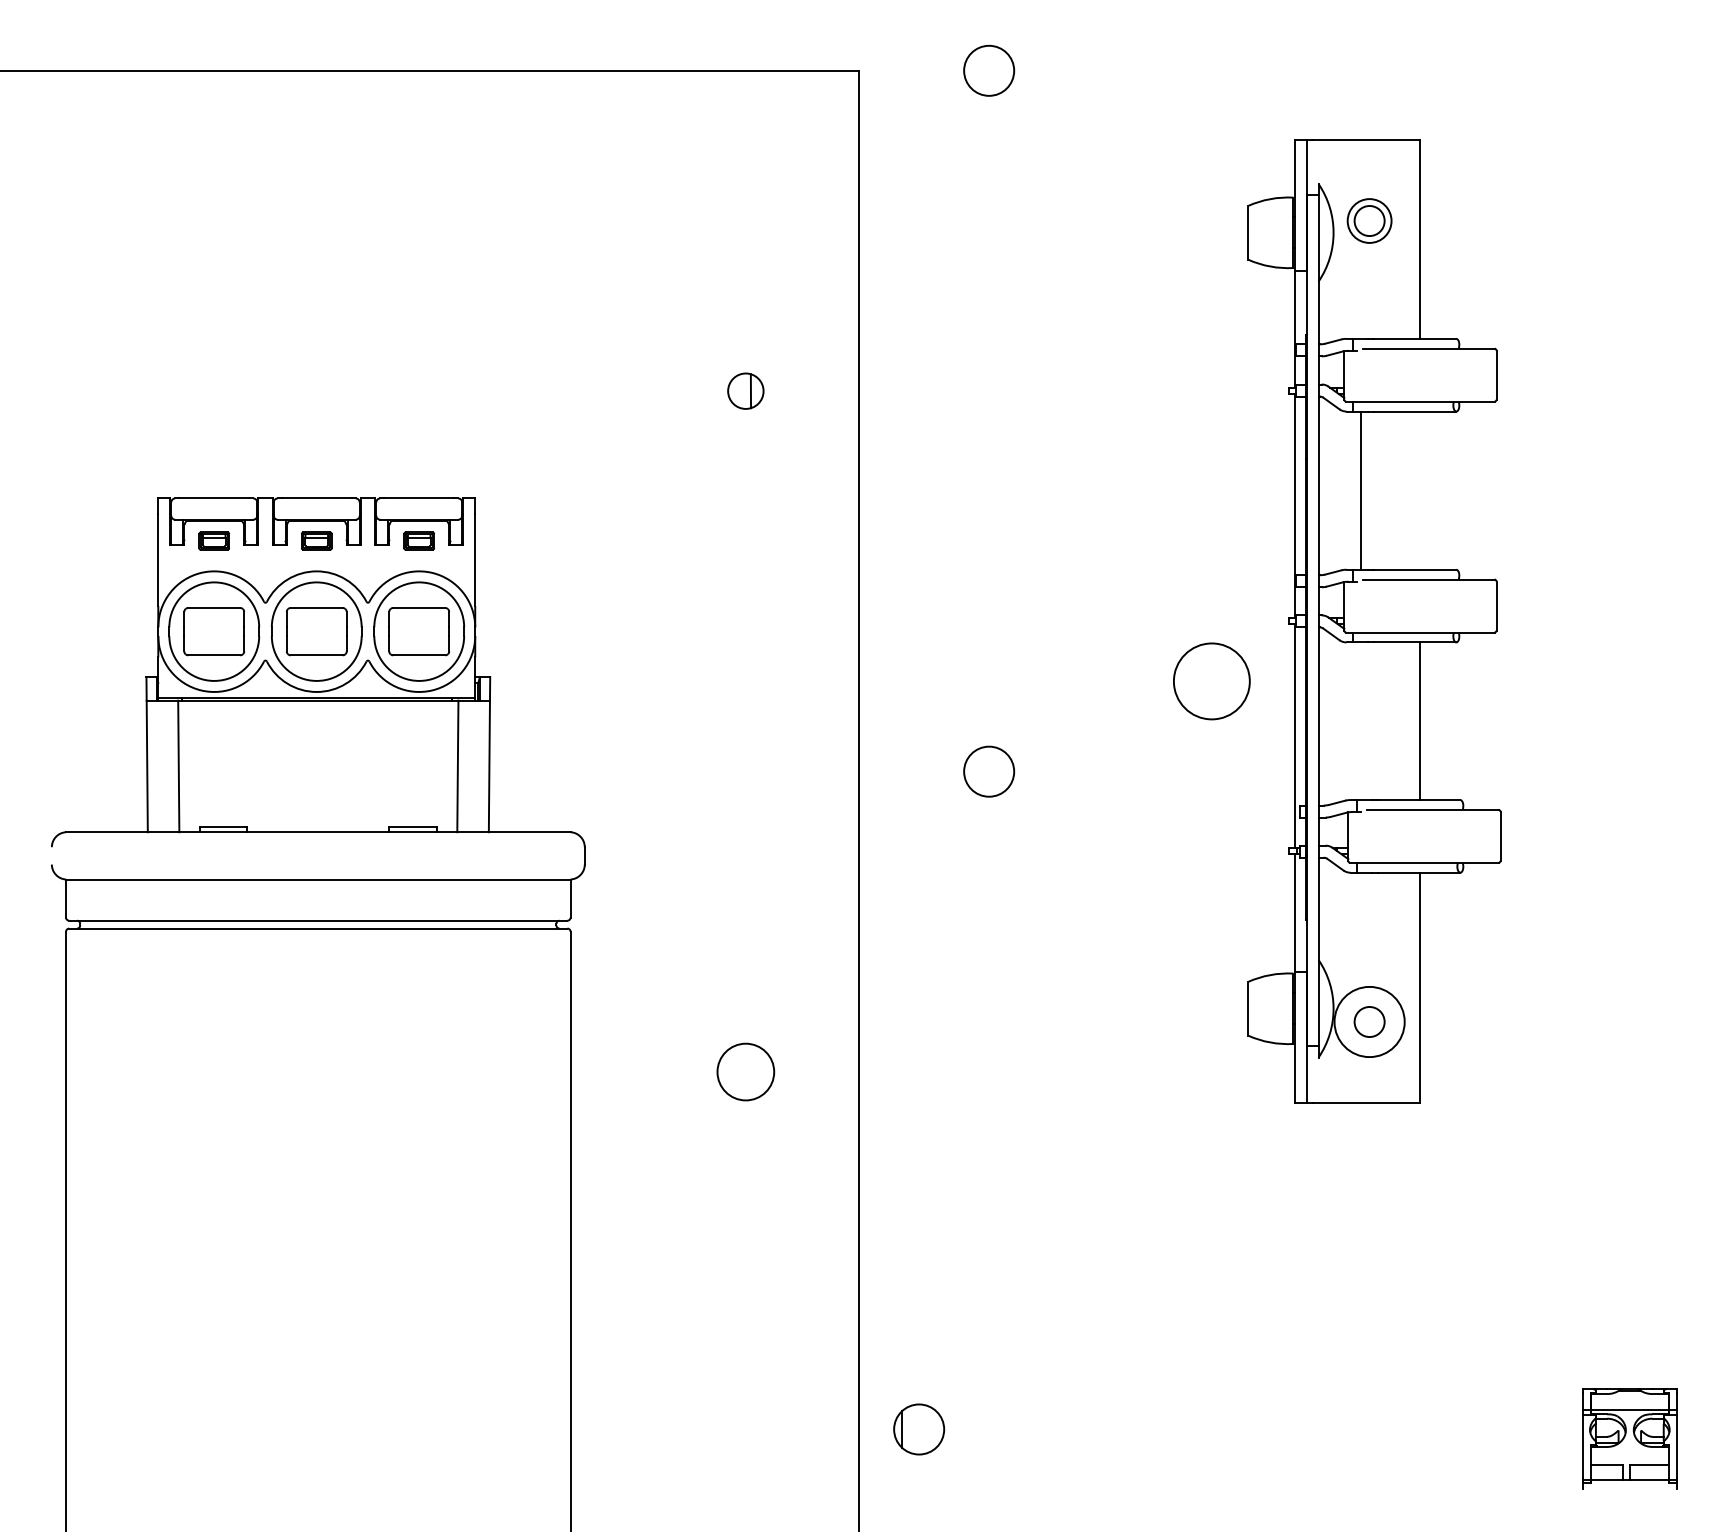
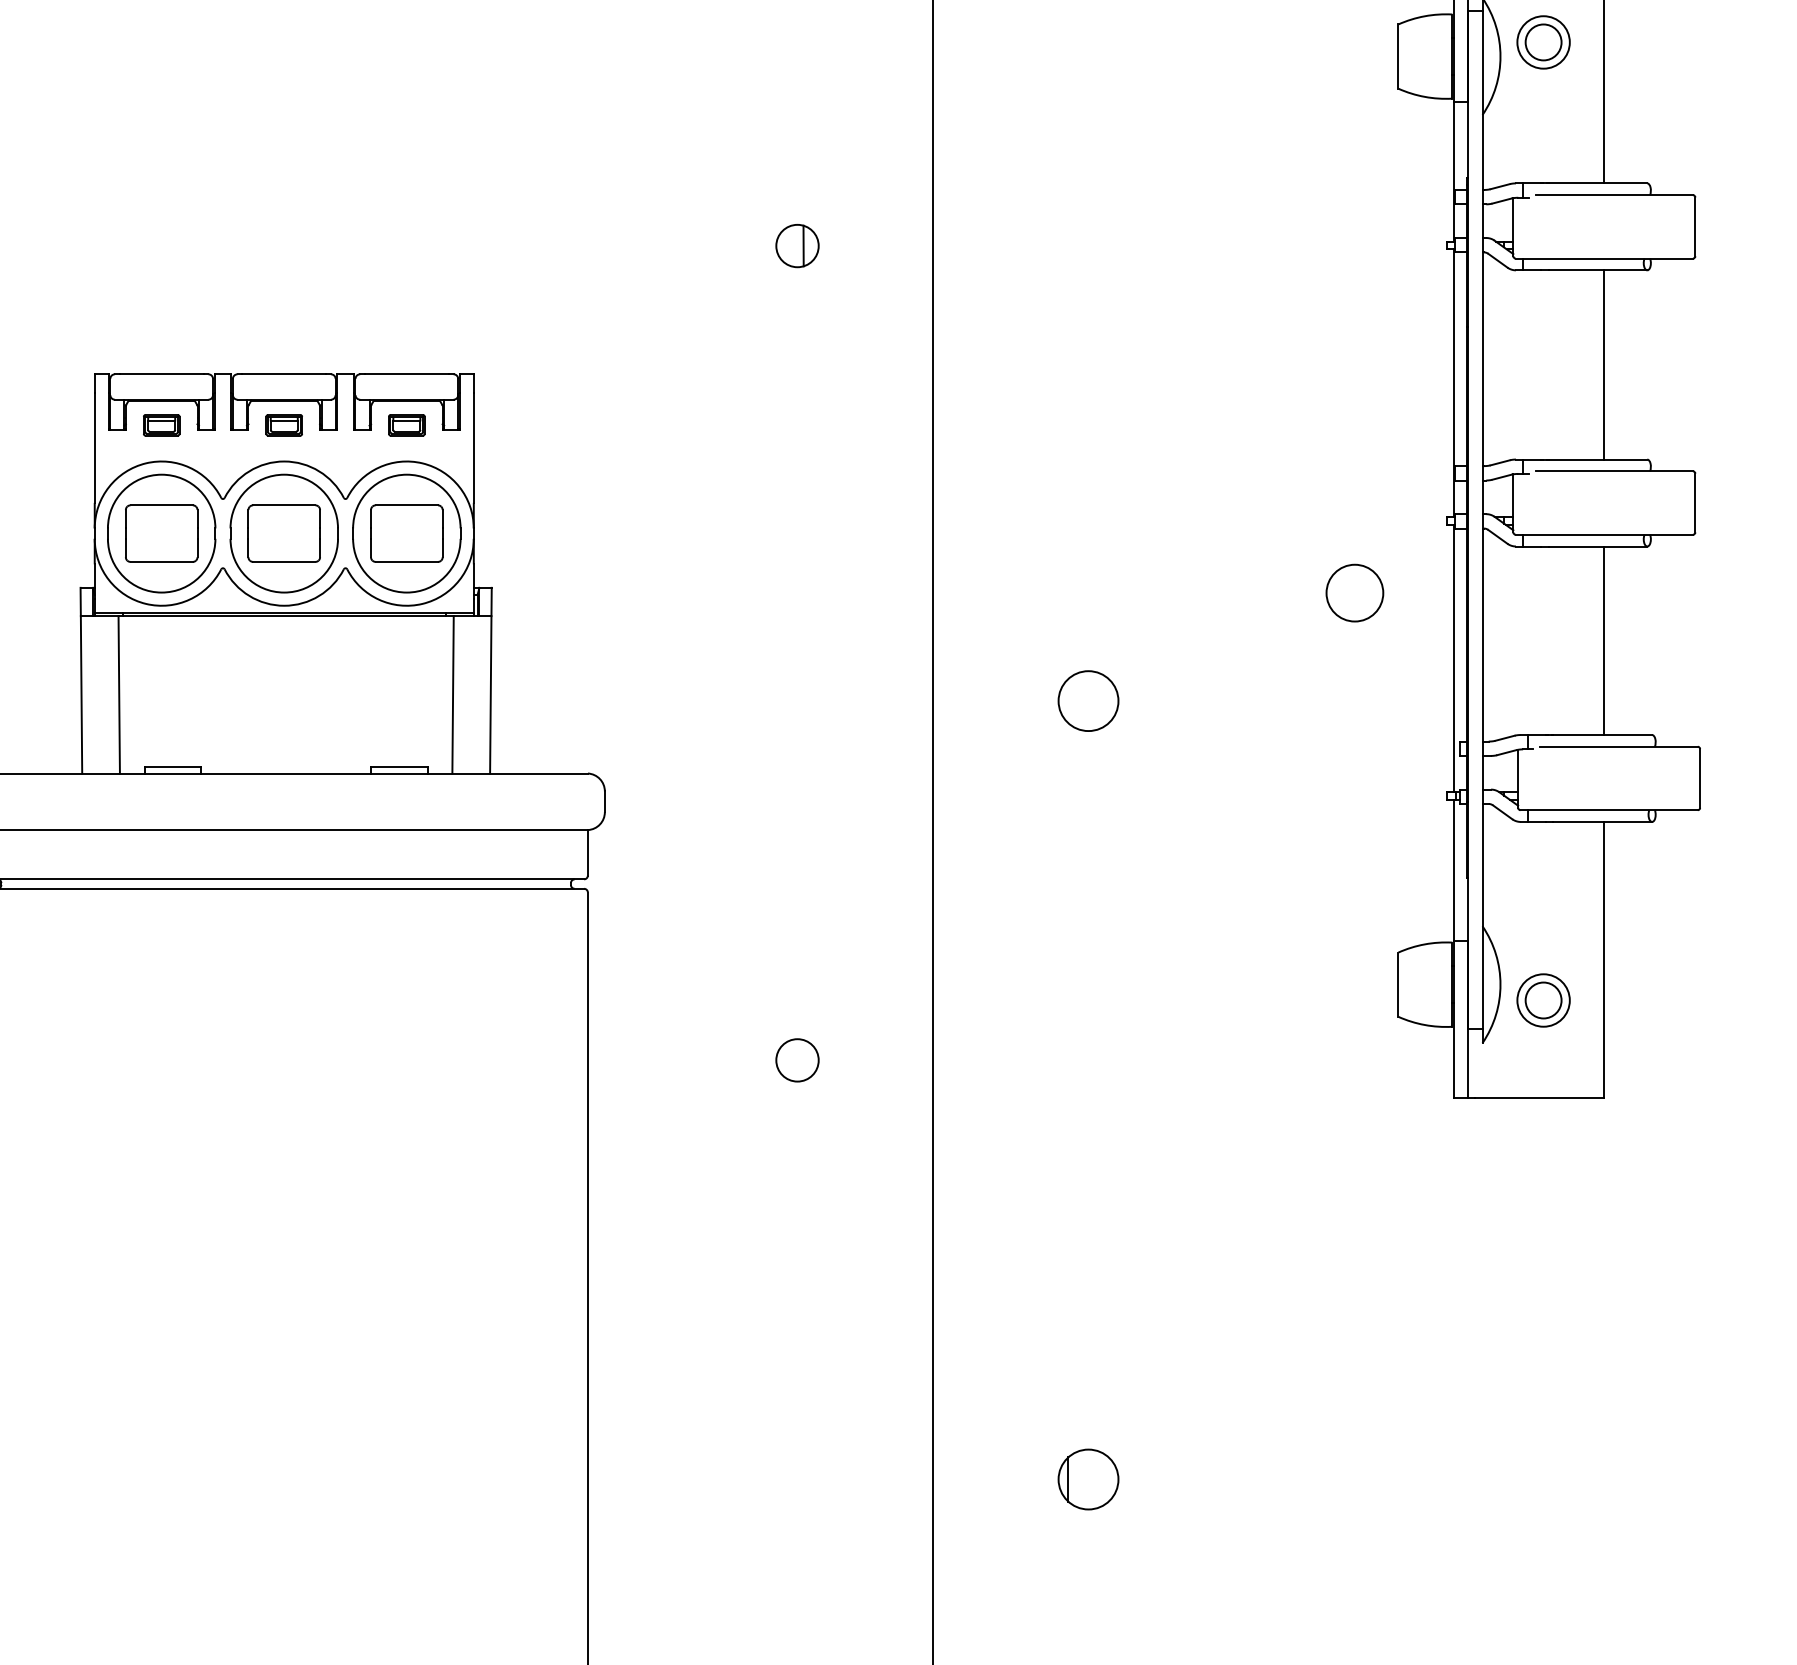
line: (1360, 490) -> (1603, 364), moved
circle: (1211, 681) -> (1354, 593), size x0.62
circle: (1369, 1021) -> (1543, 999), size x0.62
circle: (745, 1071) -> (797, 1059), size x0.62
part: (919, 1429) -> (1088, 1479), moved

